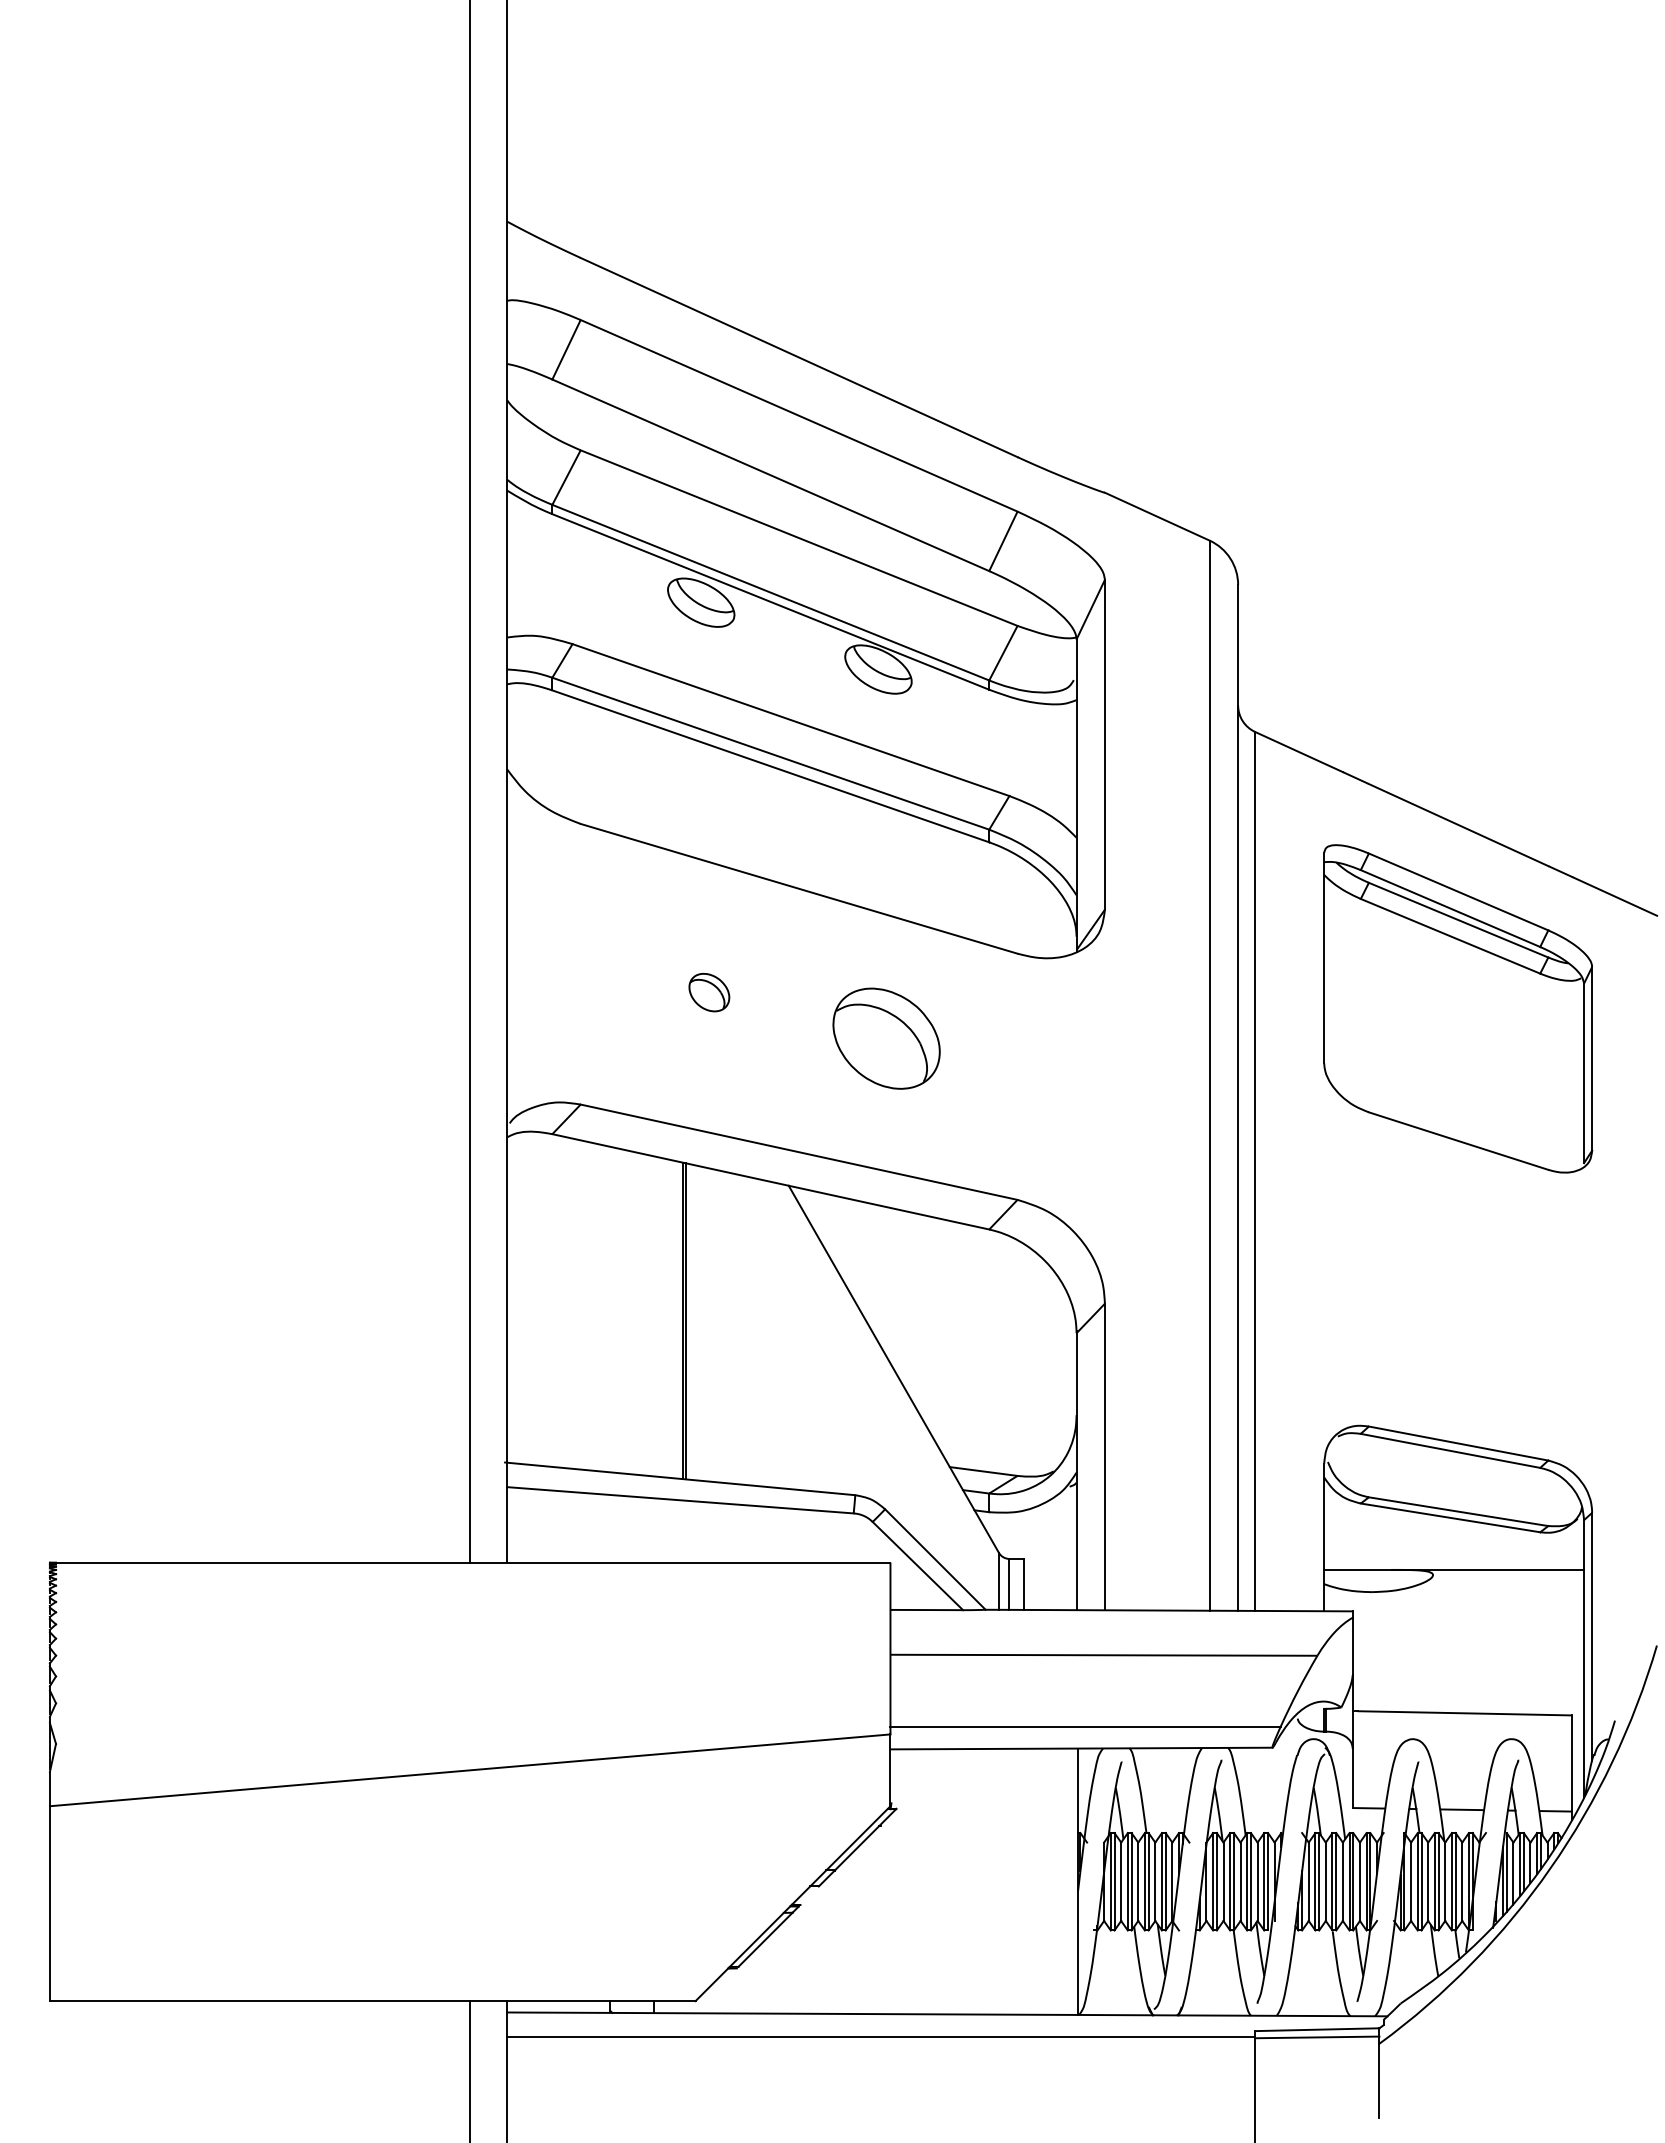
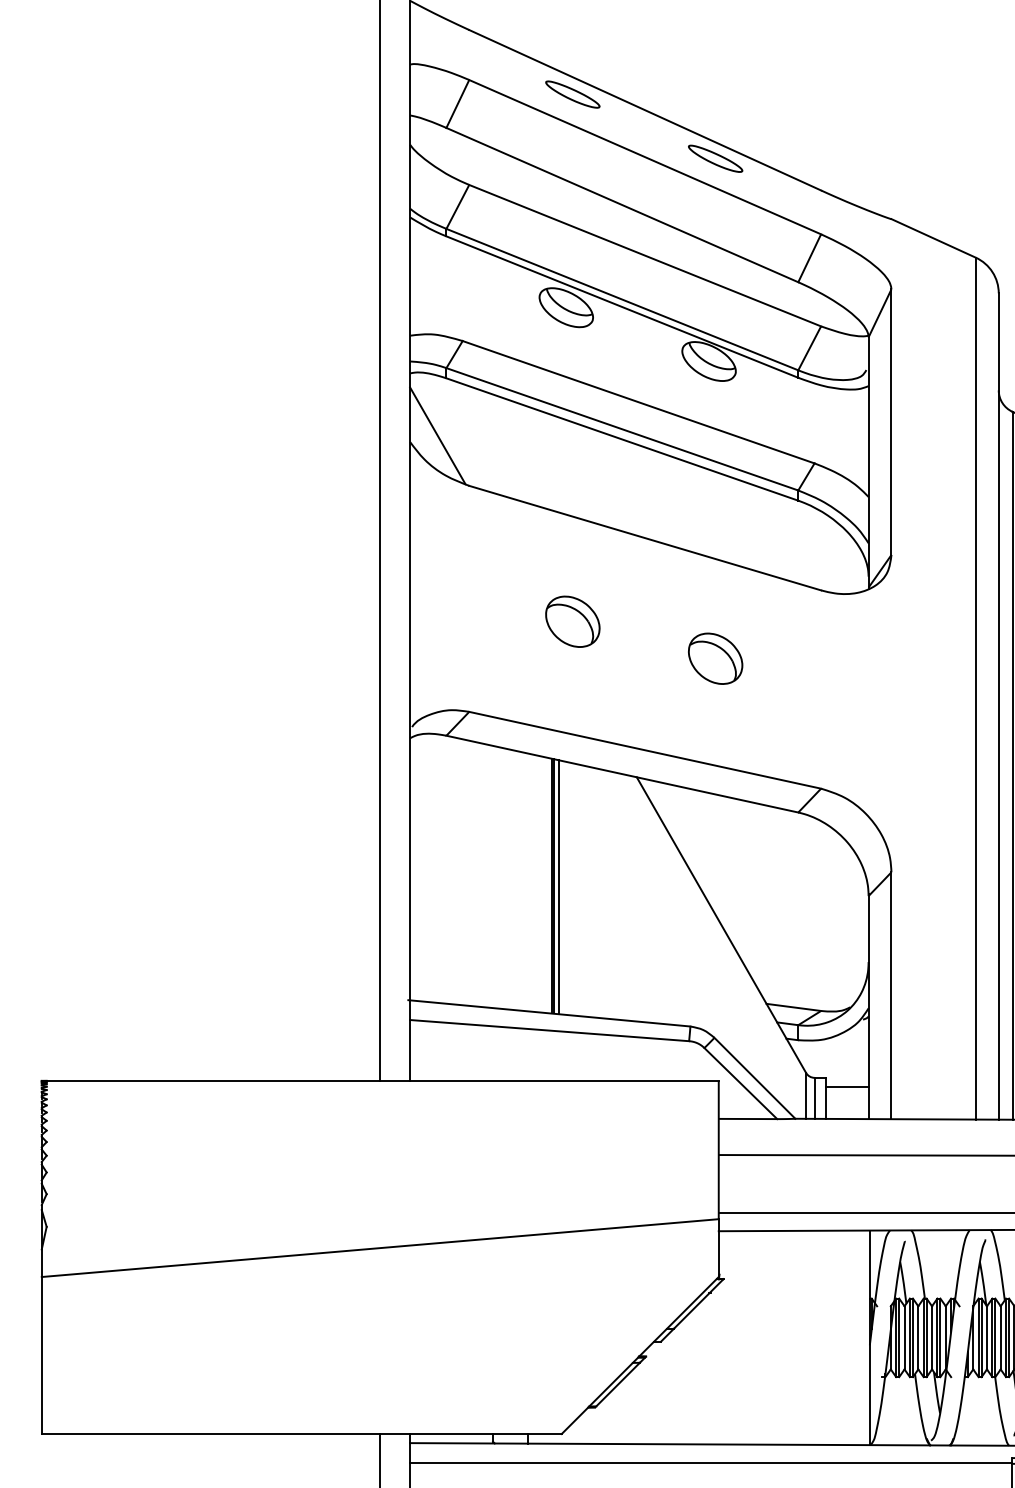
part: (709, 337) -> (572, 94), added
part: (886, 417) -> (715, 158), added
line: (541, 761) -> (437, 435), added
part: (709, 992) -> (572, 621), size x1.67
part: (886, 1038) -> (715, 658), size x0.62
line: (691, 1321) -> (558, 886), added
line: (1050, 1569) -> (847, 1086), added

